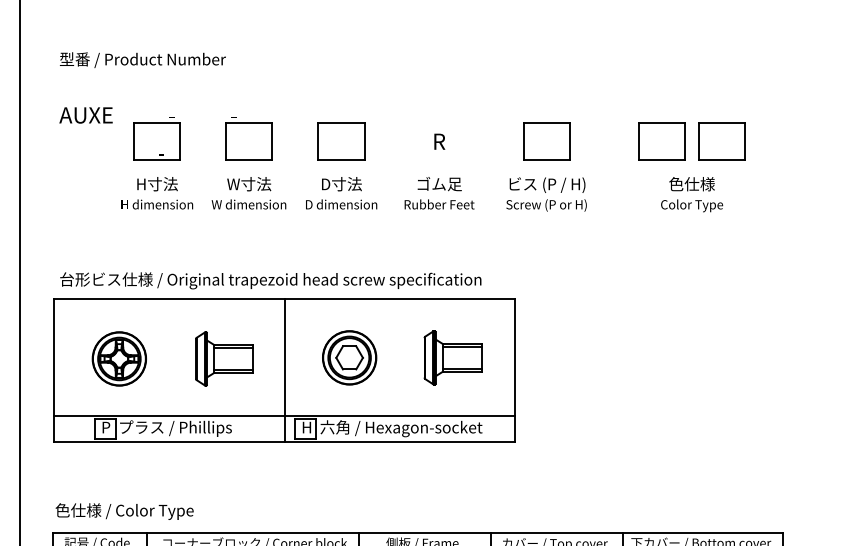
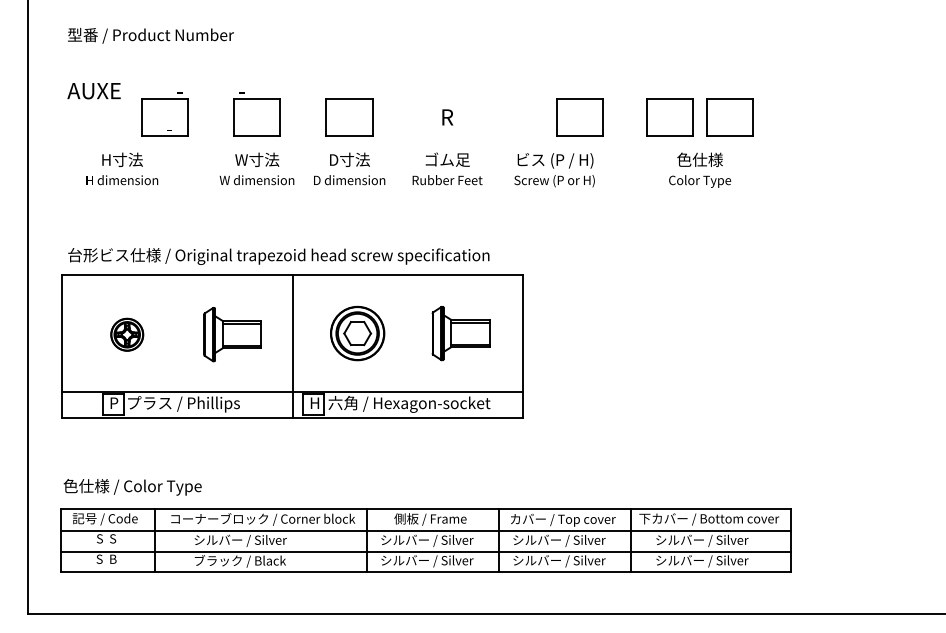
part: (546, 141) -> (579, 117), moved
text: (157, 192) -> (122, 168), moved
part: (118, 358) -> (126, 334), size x0.6

